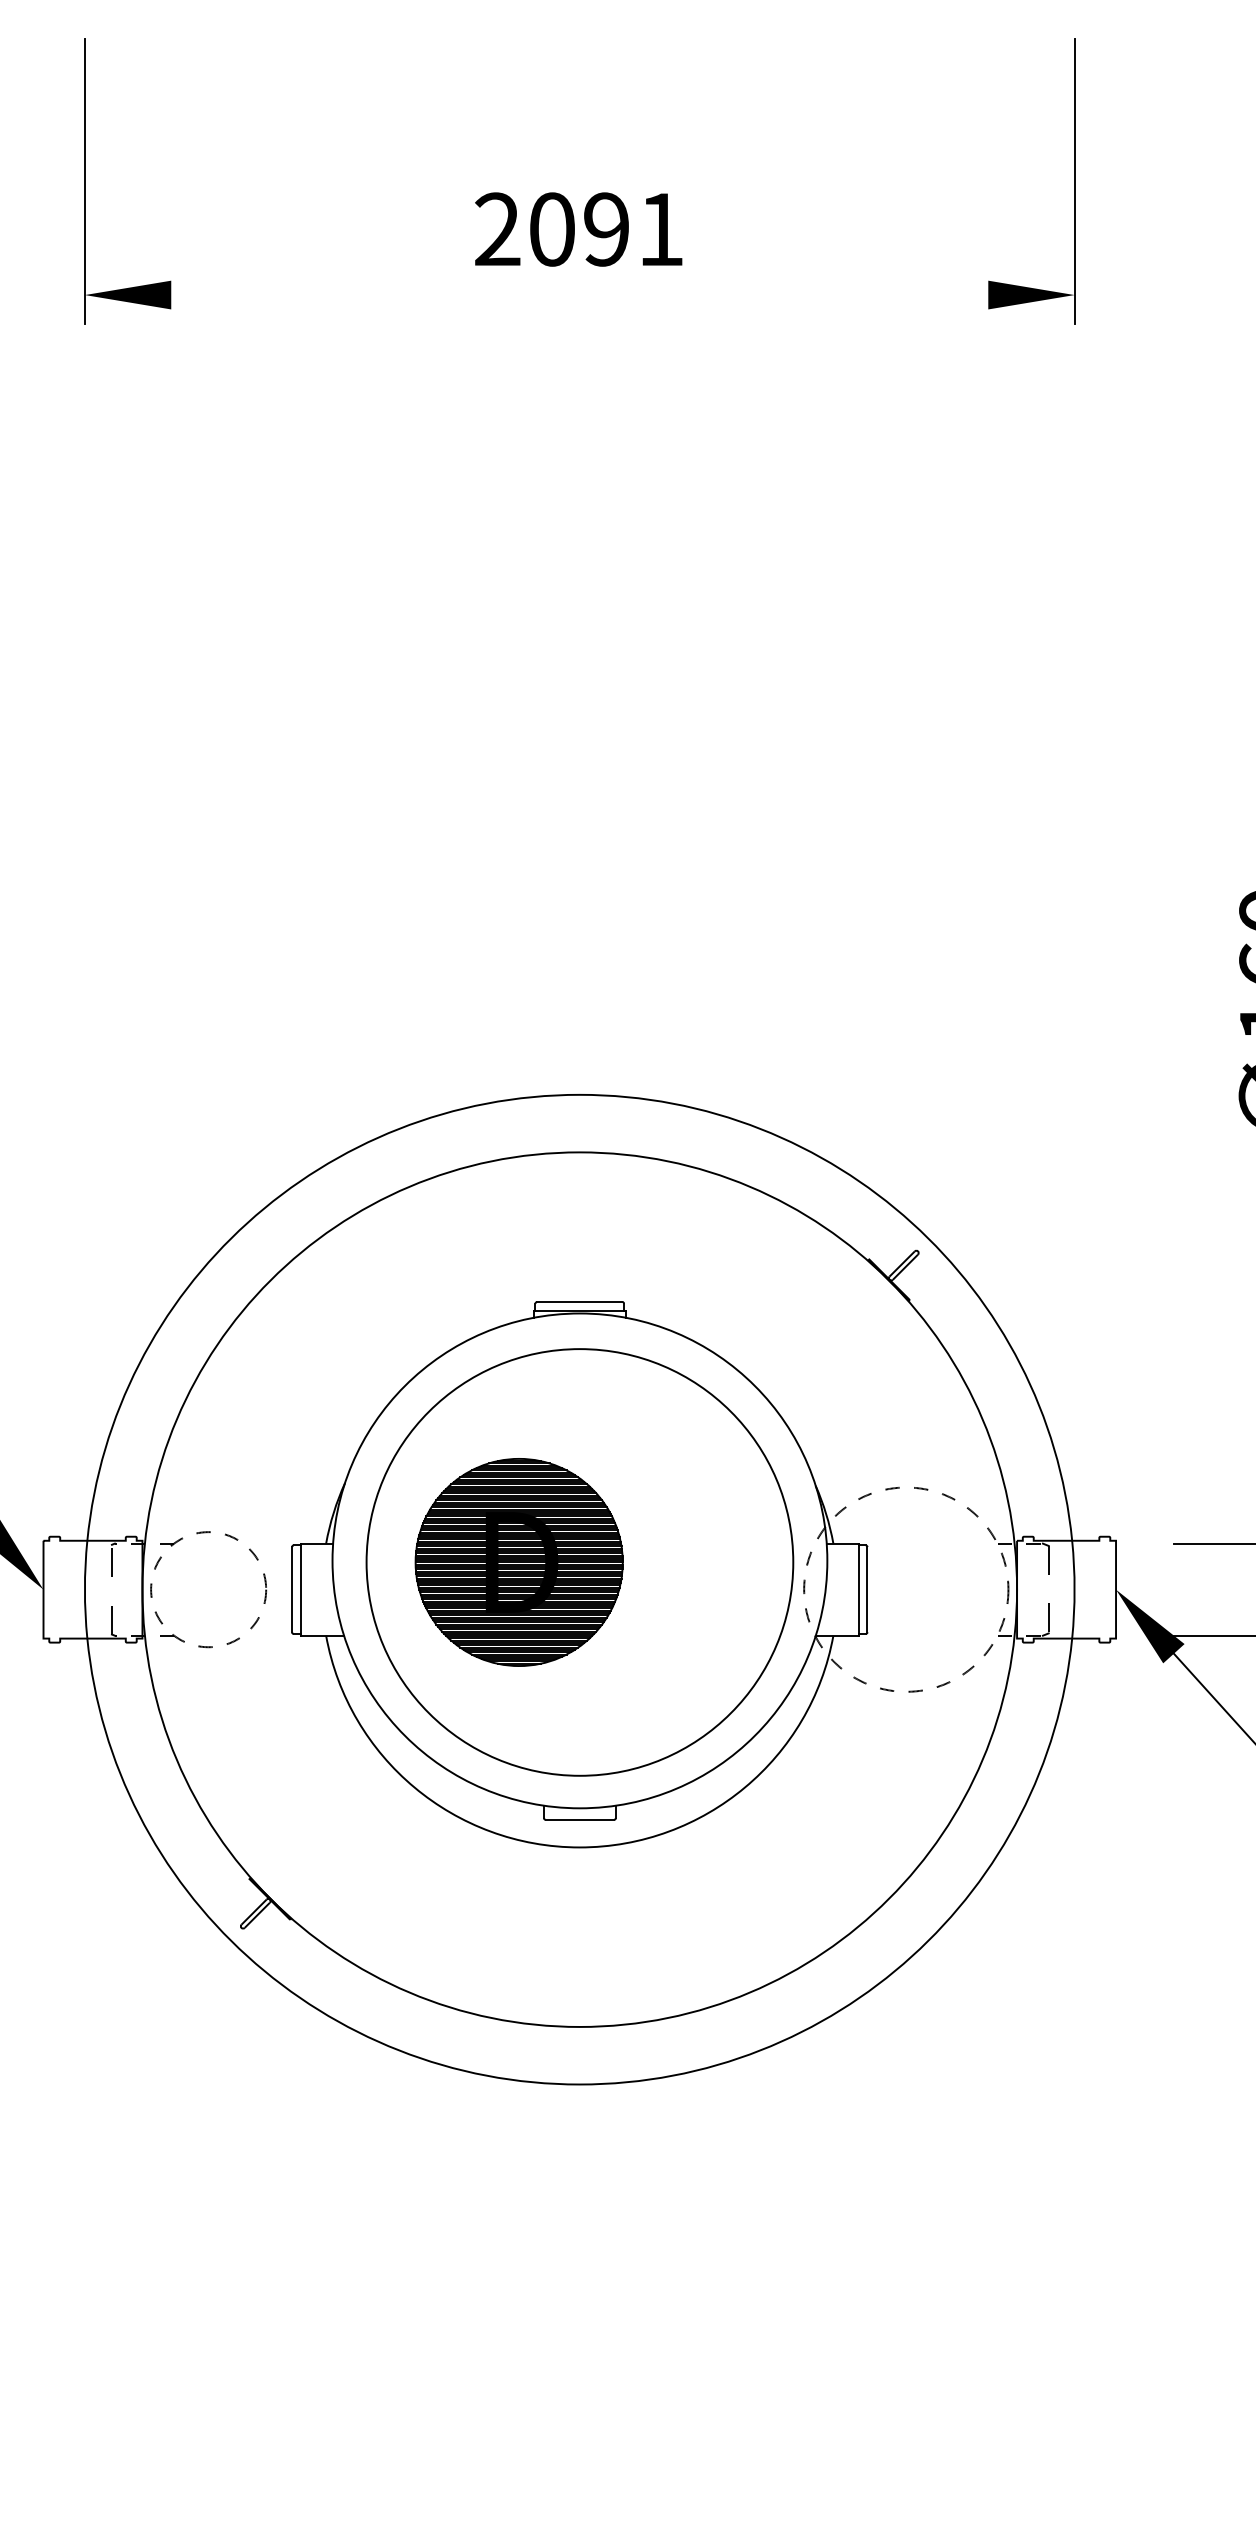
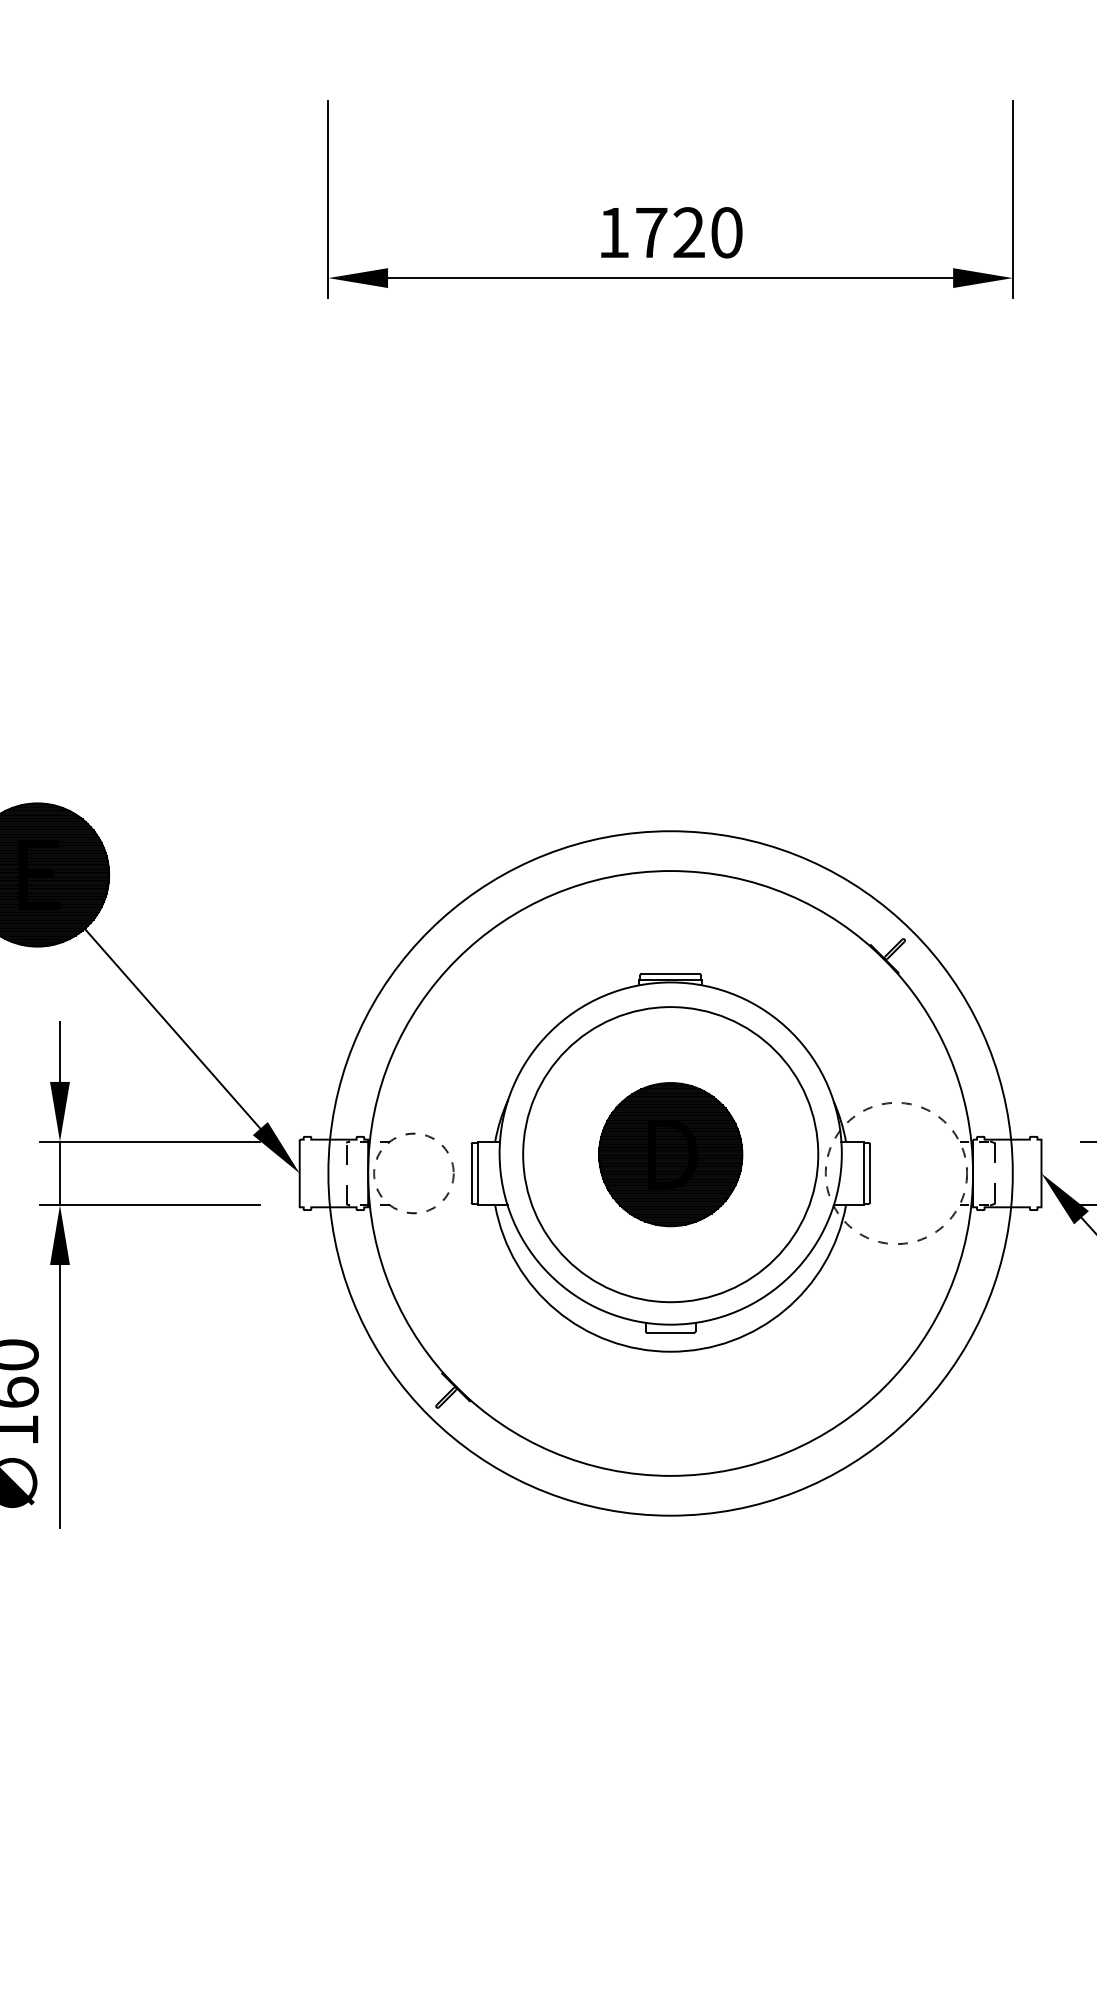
text: (579, 229) -> (670, 232), 2091 -> 1720
line: (579, 295) -> (670, 278), added
part: (518, 1562) -> (670, 1154), moved

